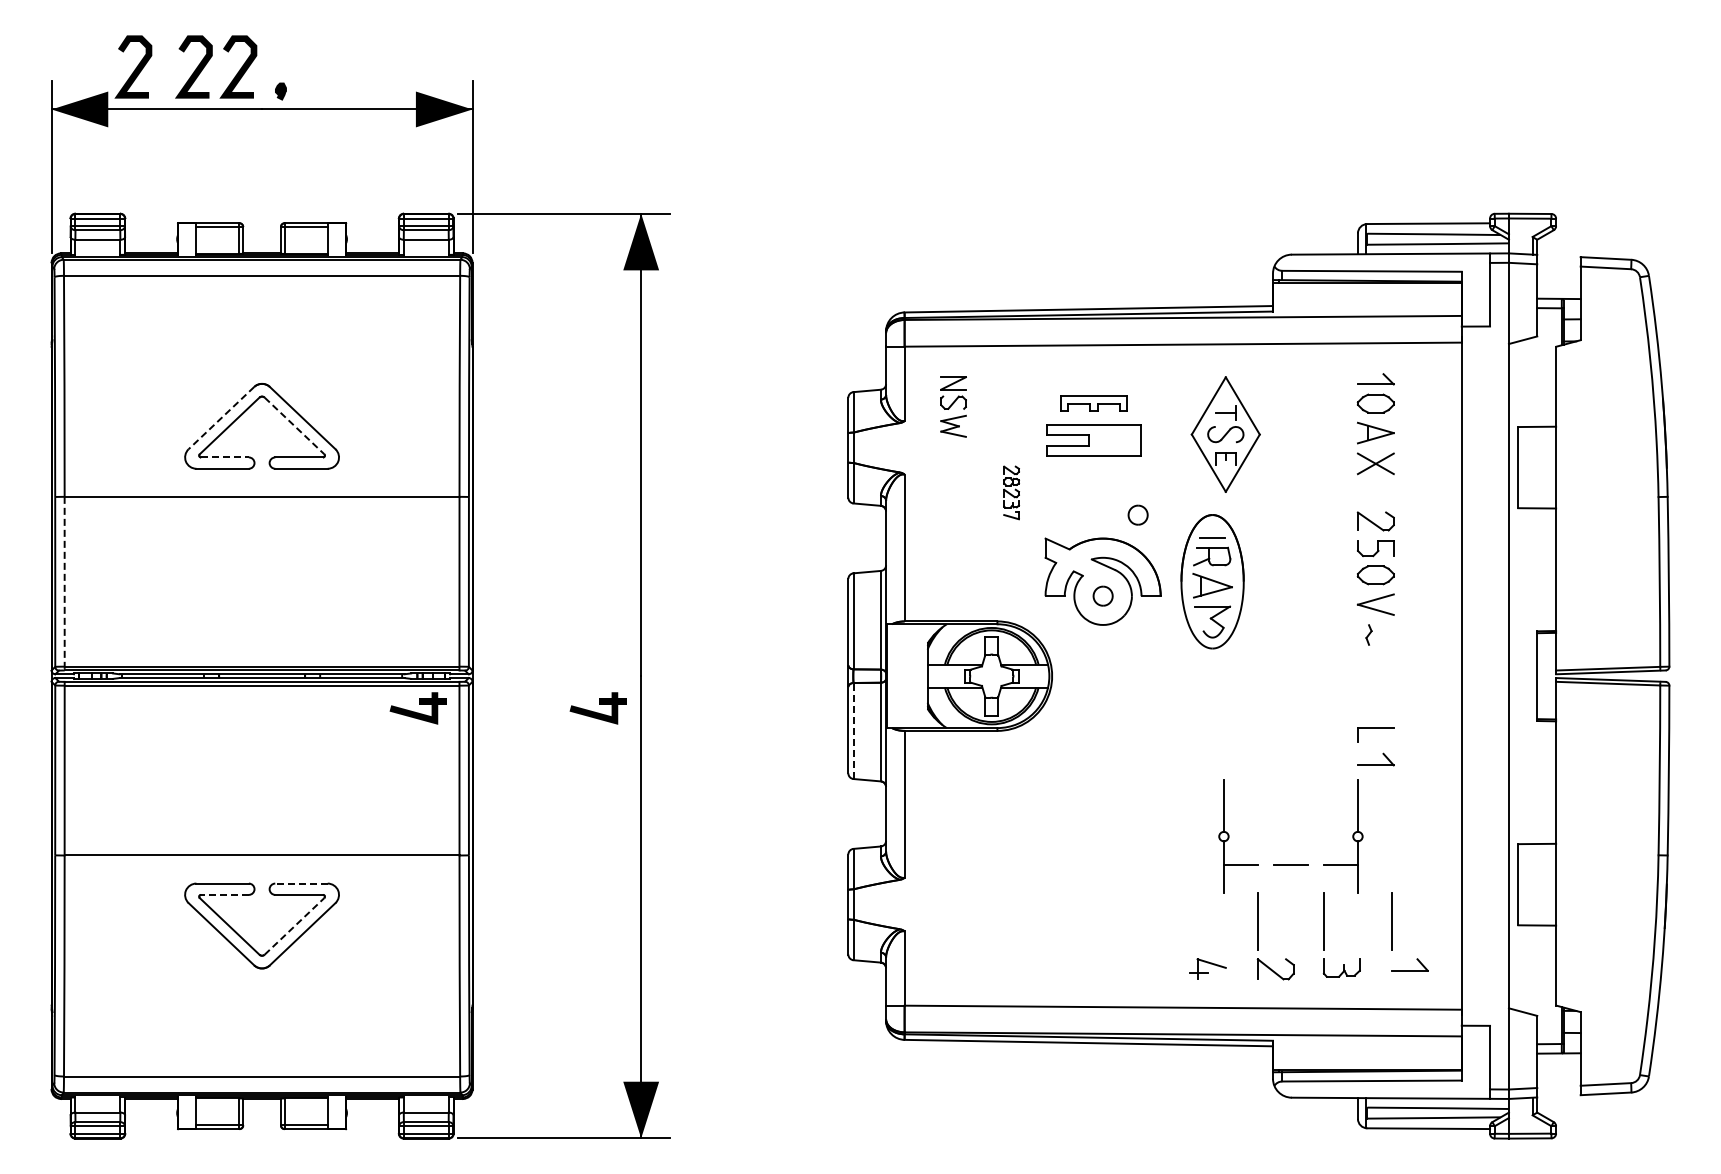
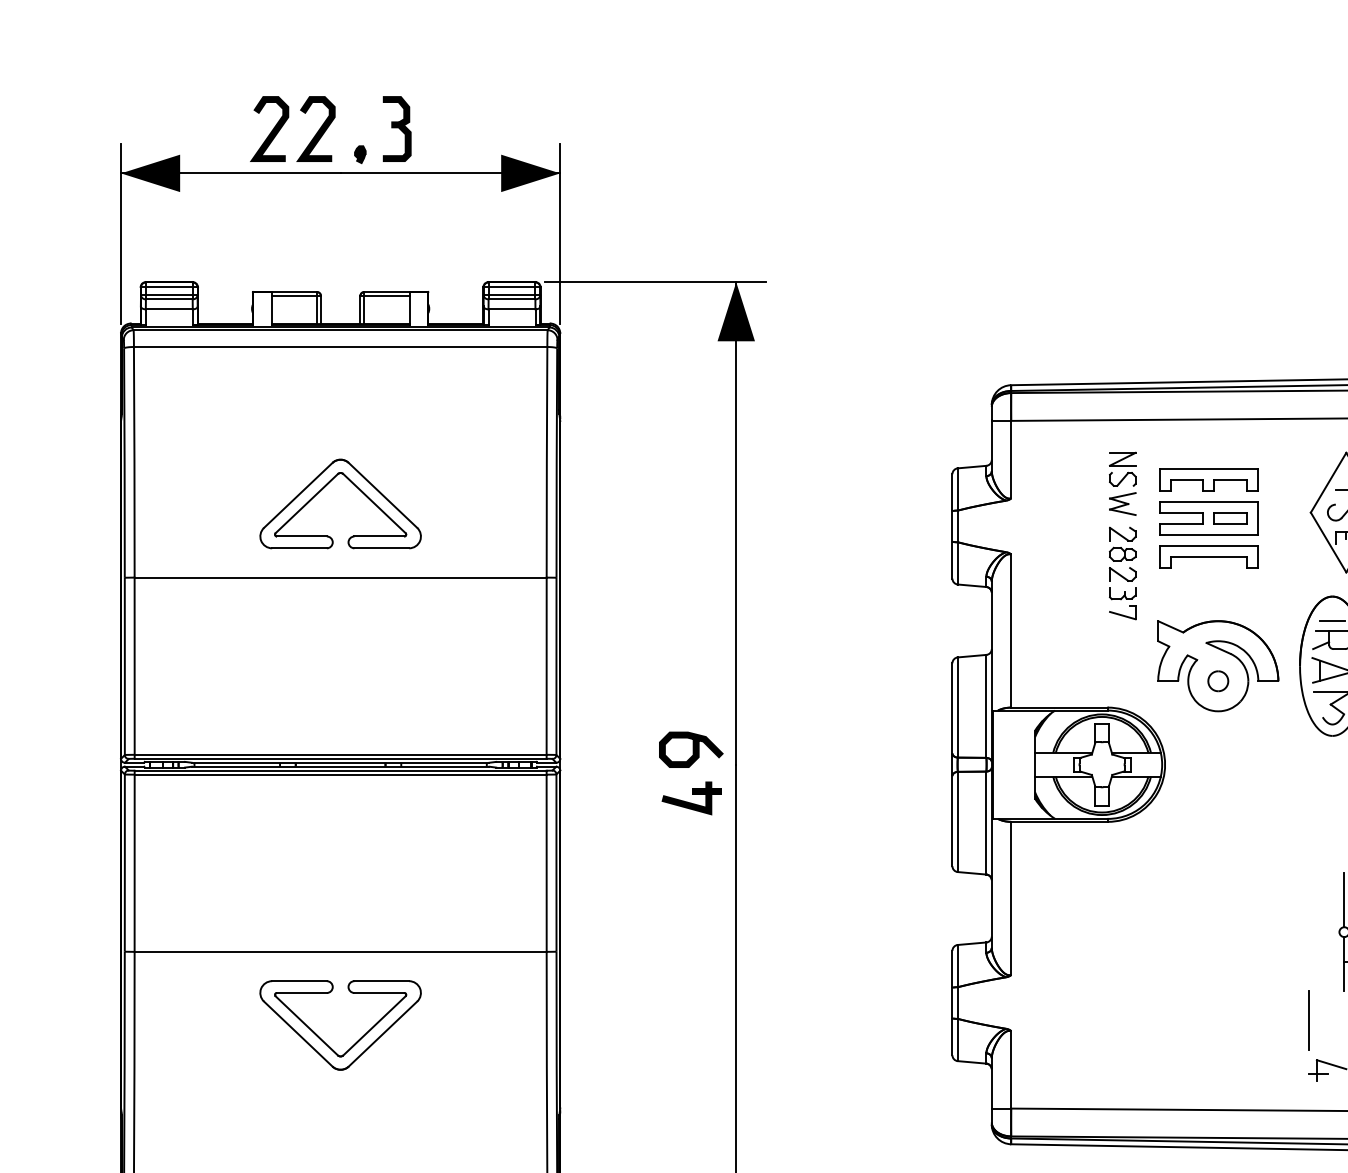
part: (315, 66) -> (396, 128), added
curve: (135, 68) -> (208, 130), removed
part: (1093, 403) -> (1208, 480), size x1.43
part: (953, 406) -> (1122, 483), moved
line: (221, 418) -> (298, 495), dashed -> solid
line: (294, 426) -> (374, 504), dashed -> solid
part: (1114, 440) -> (1230, 518), added
line: (225, 457) -> (302, 536), dashed -> solid
part: (1093, 476) -> (1208, 556), added
part: (1011, 492) -> (1122, 573), size x1.67
part: (1137, 514) -> (1254, 596), removed
line: (64, 583) -> (134, 668), dashed -> solid
curve: (599, 661) -> (692, 749), added
part: (417, 708) -> (502, 798), removed
line: (853, 730) -> (957, 821), dashed -> solid
line: (301, 883) -> (381, 981), dashed -> solid
line: (225, 894) -> (302, 992), dashed -> solid
line: (1189, 921) -> (1308, 1020), added
line: (294, 926) -> (374, 1025), dashed -> solid

